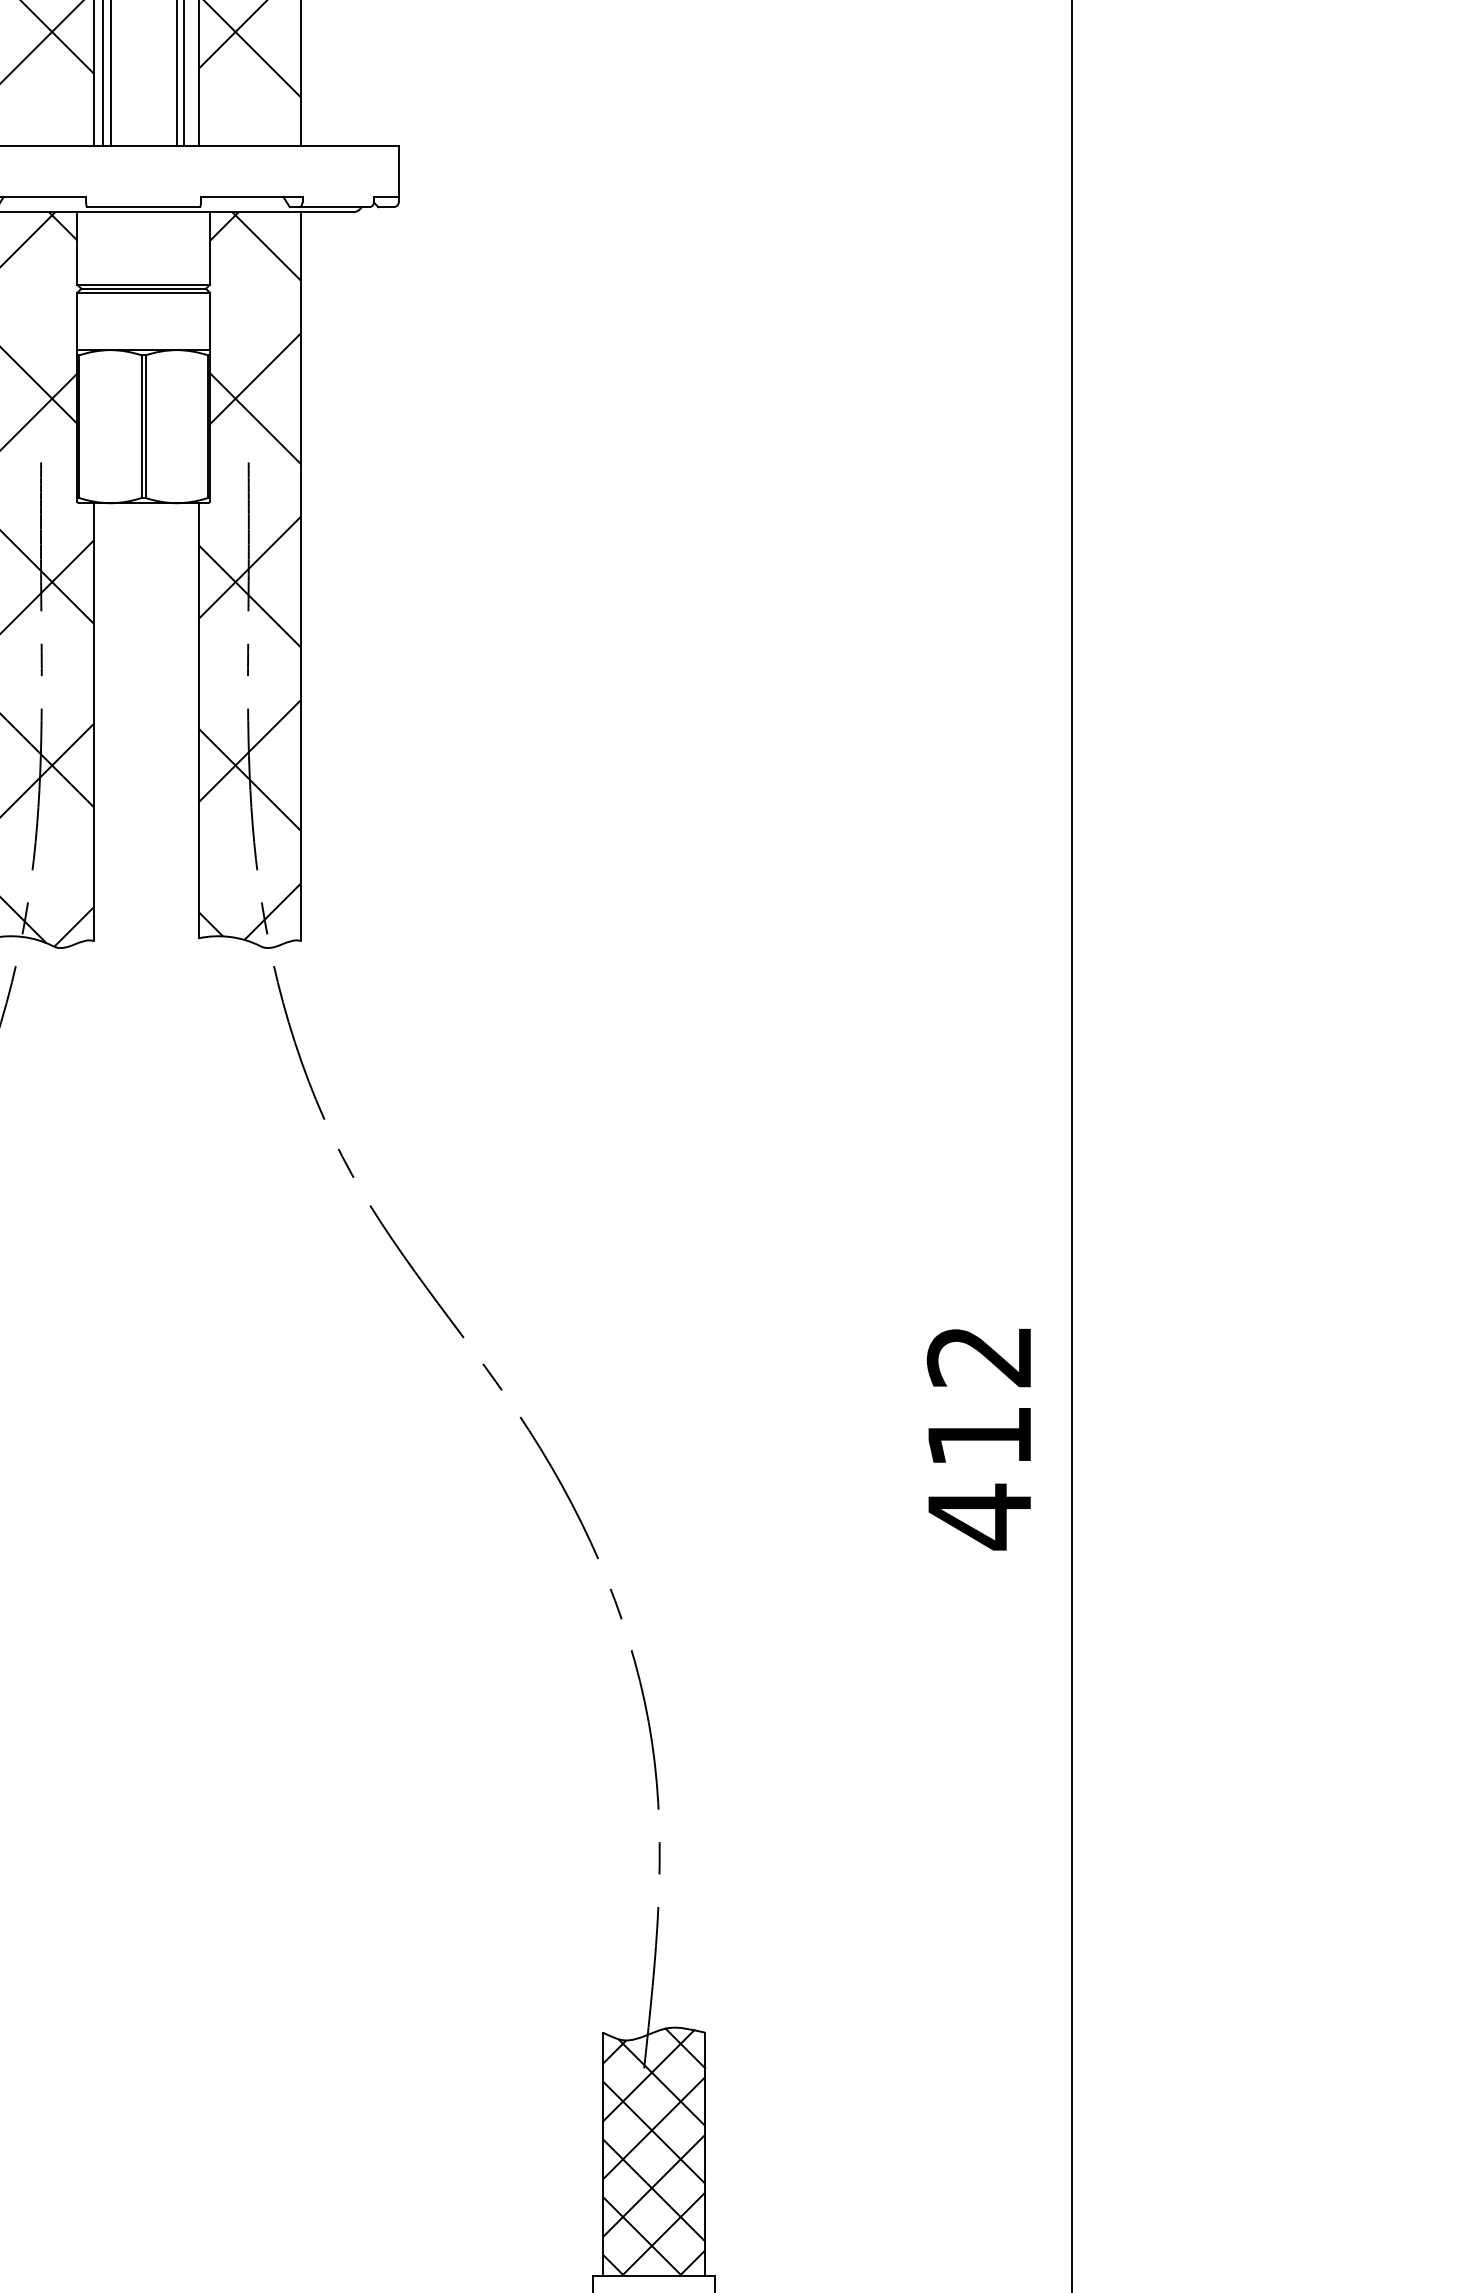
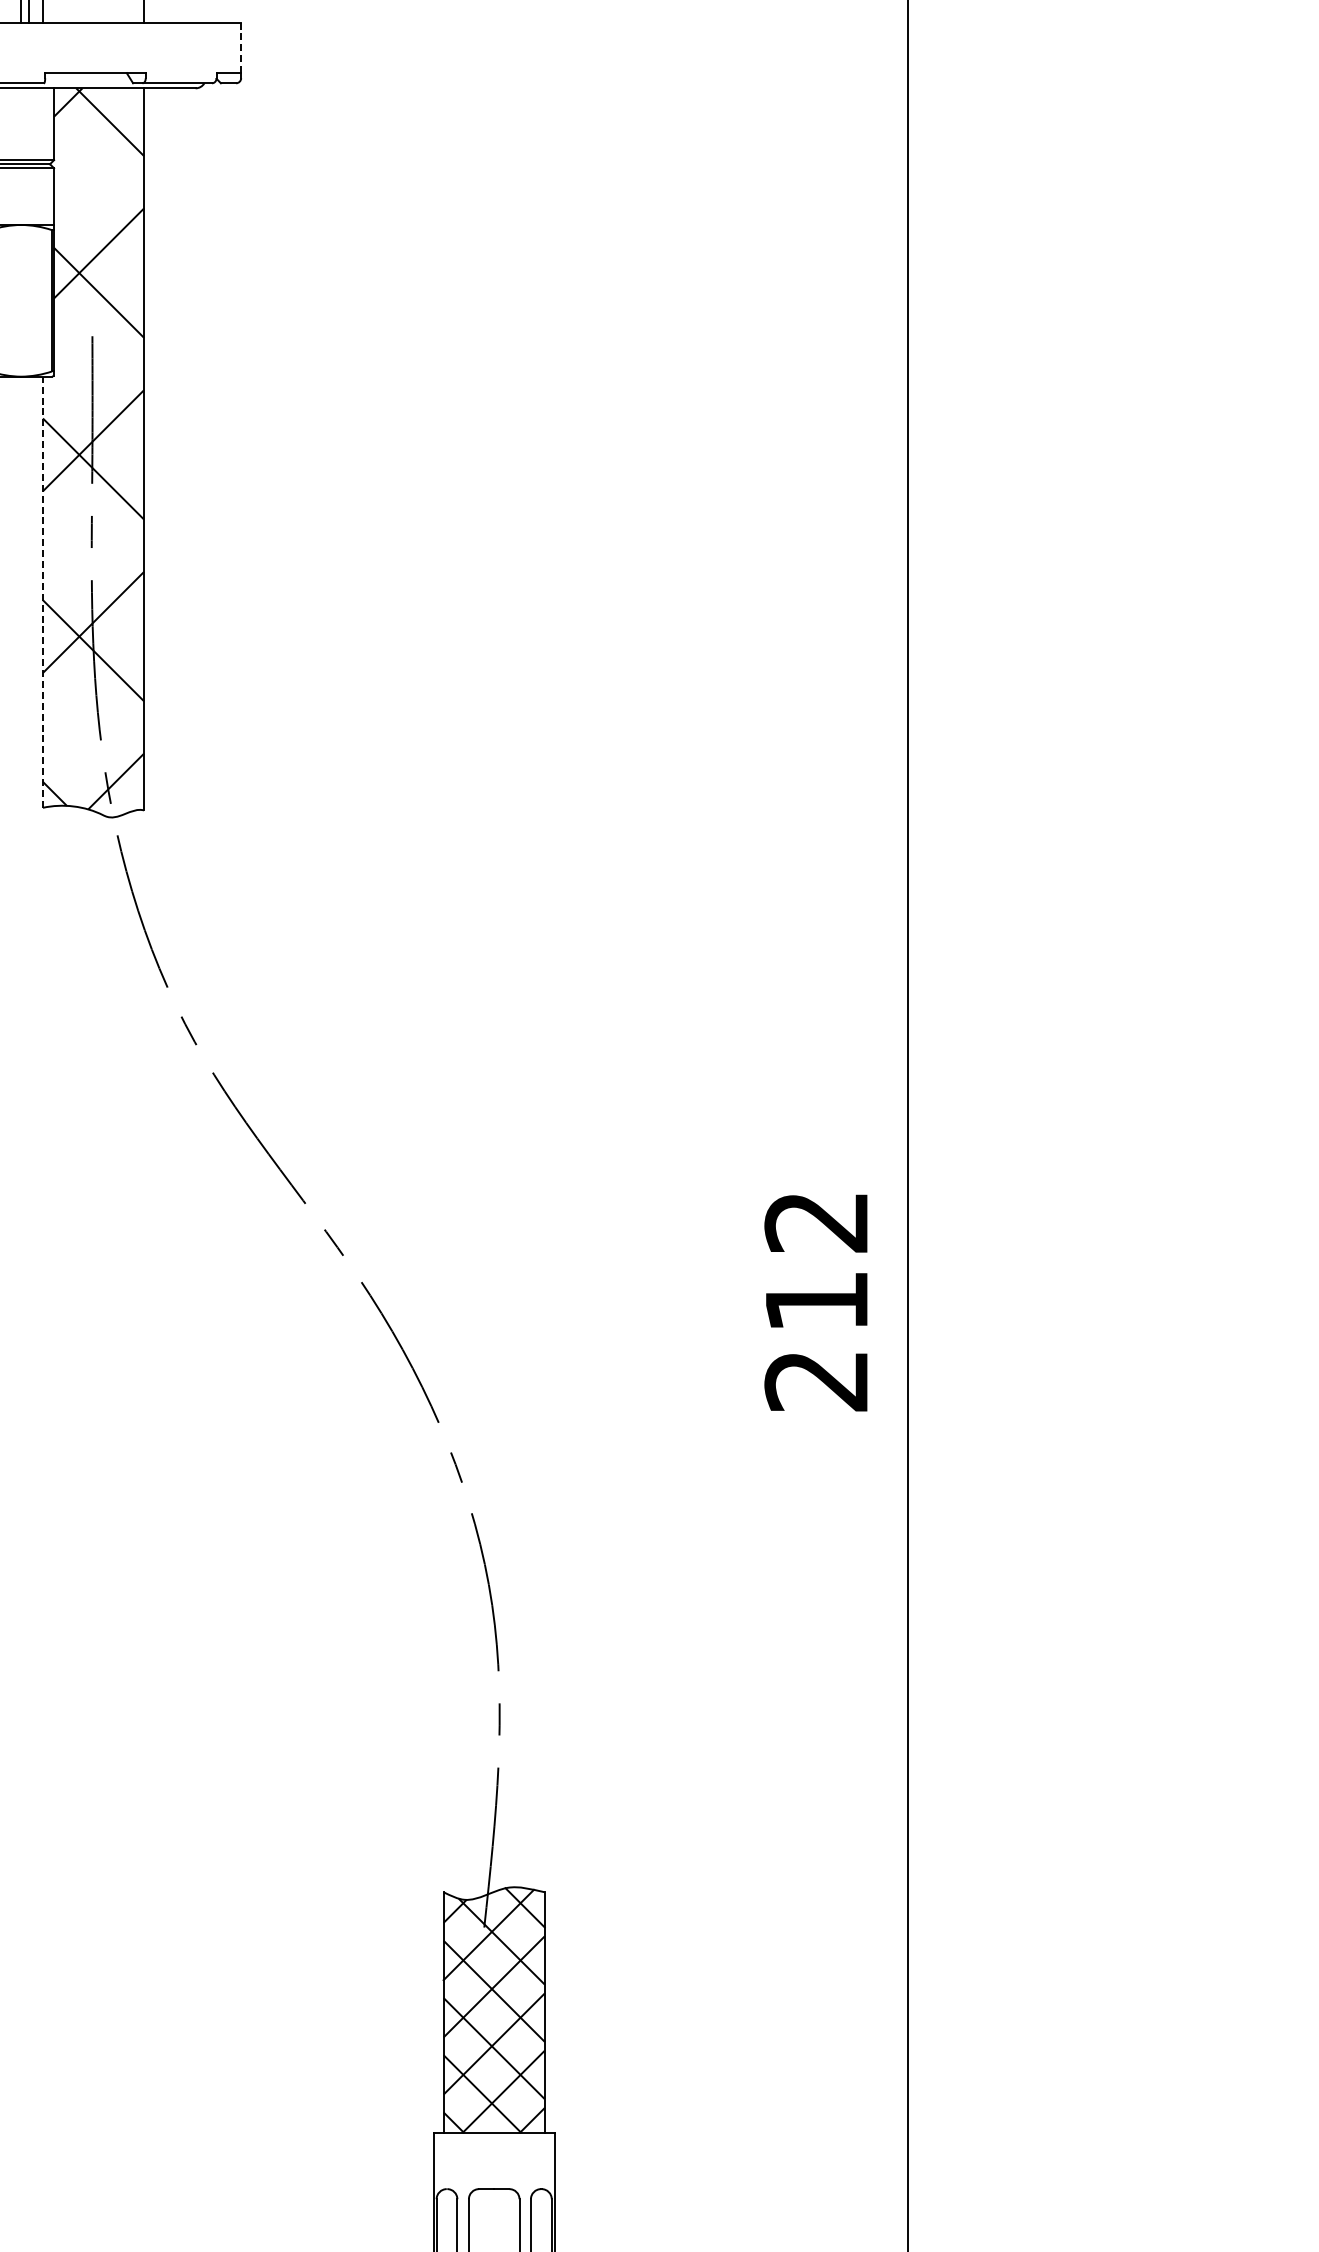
line: (398, 171) -> (240, 47), solid -> dashed
line: (198, 720) -> (42, 591), solid -> dashed
text: (978, 1516) -> (815, 1380), 412 -> 212

